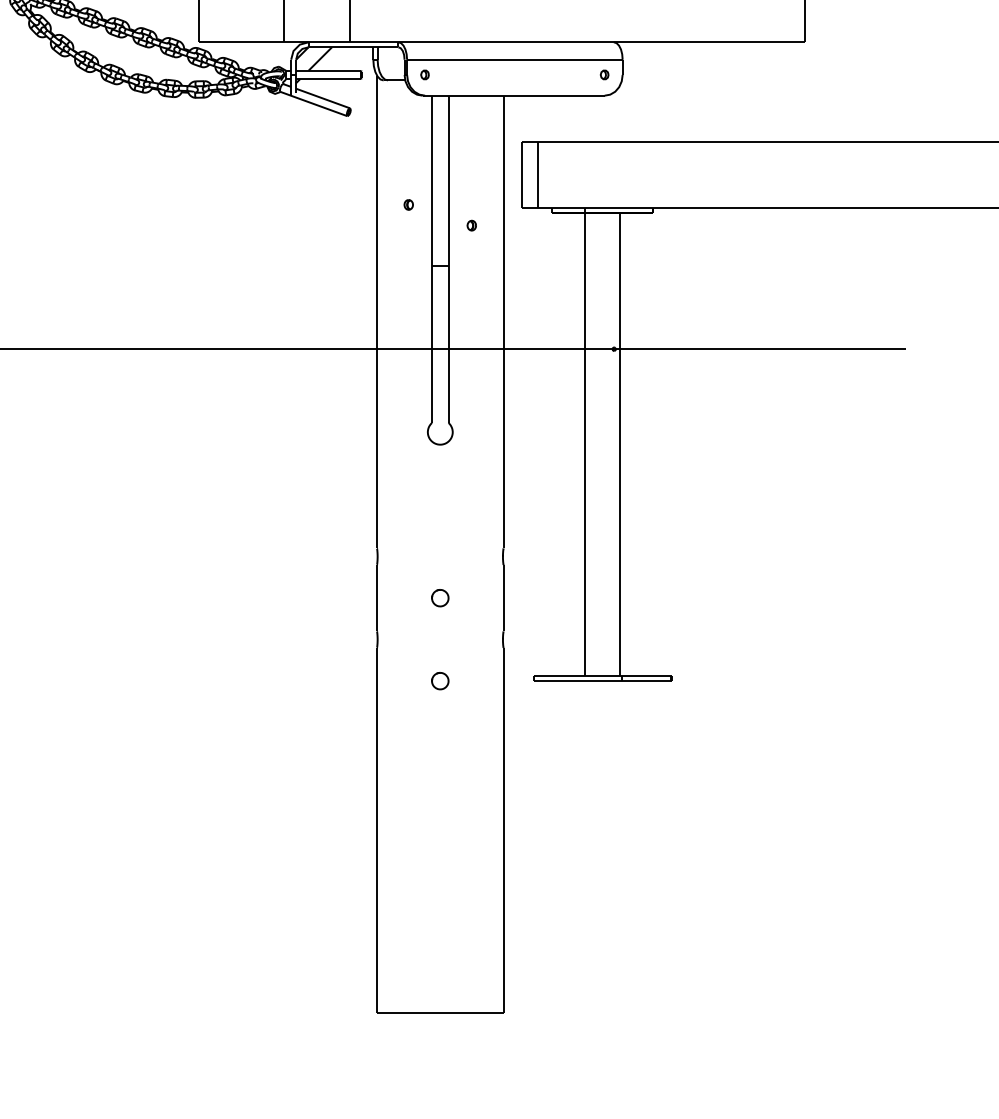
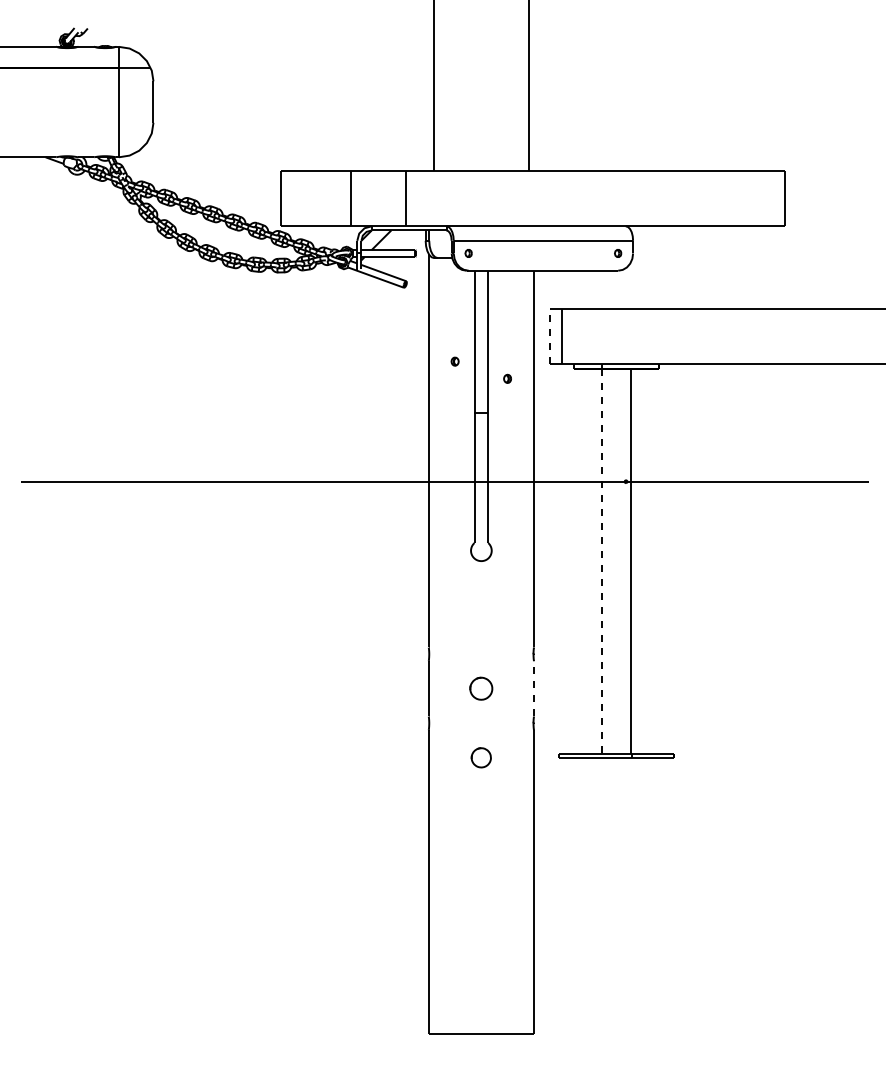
line: (522, 174) -> (549, 336), solid -> dashed
line: (584, 445) -> (601, 561), solid -> dashed
part: (440, 597) -> (481, 688), size x1.6
line: (502, 597) -> (533, 688), solid -> dashed
part: (440, 680) -> (481, 757), size x1.4

